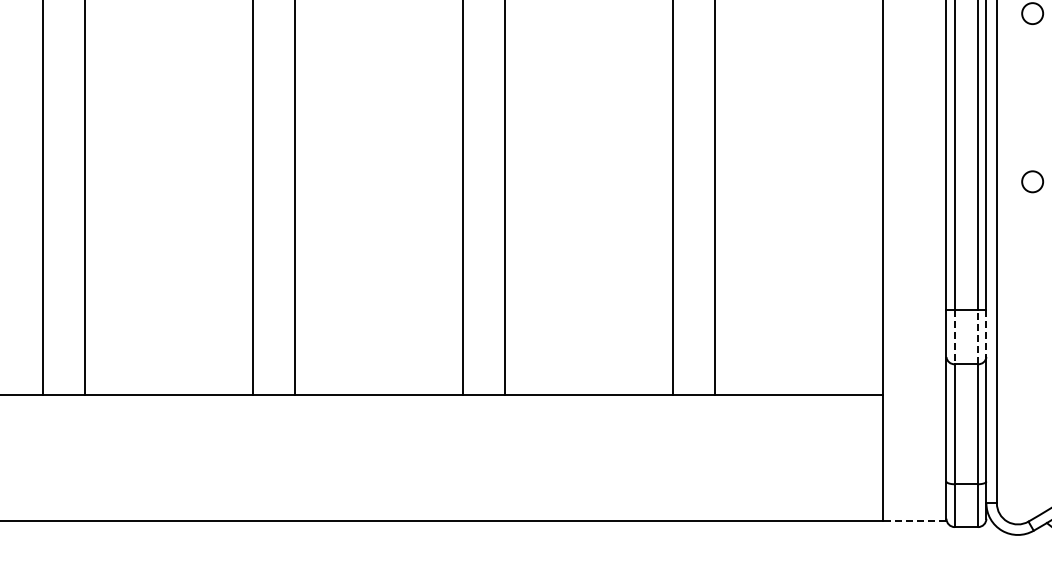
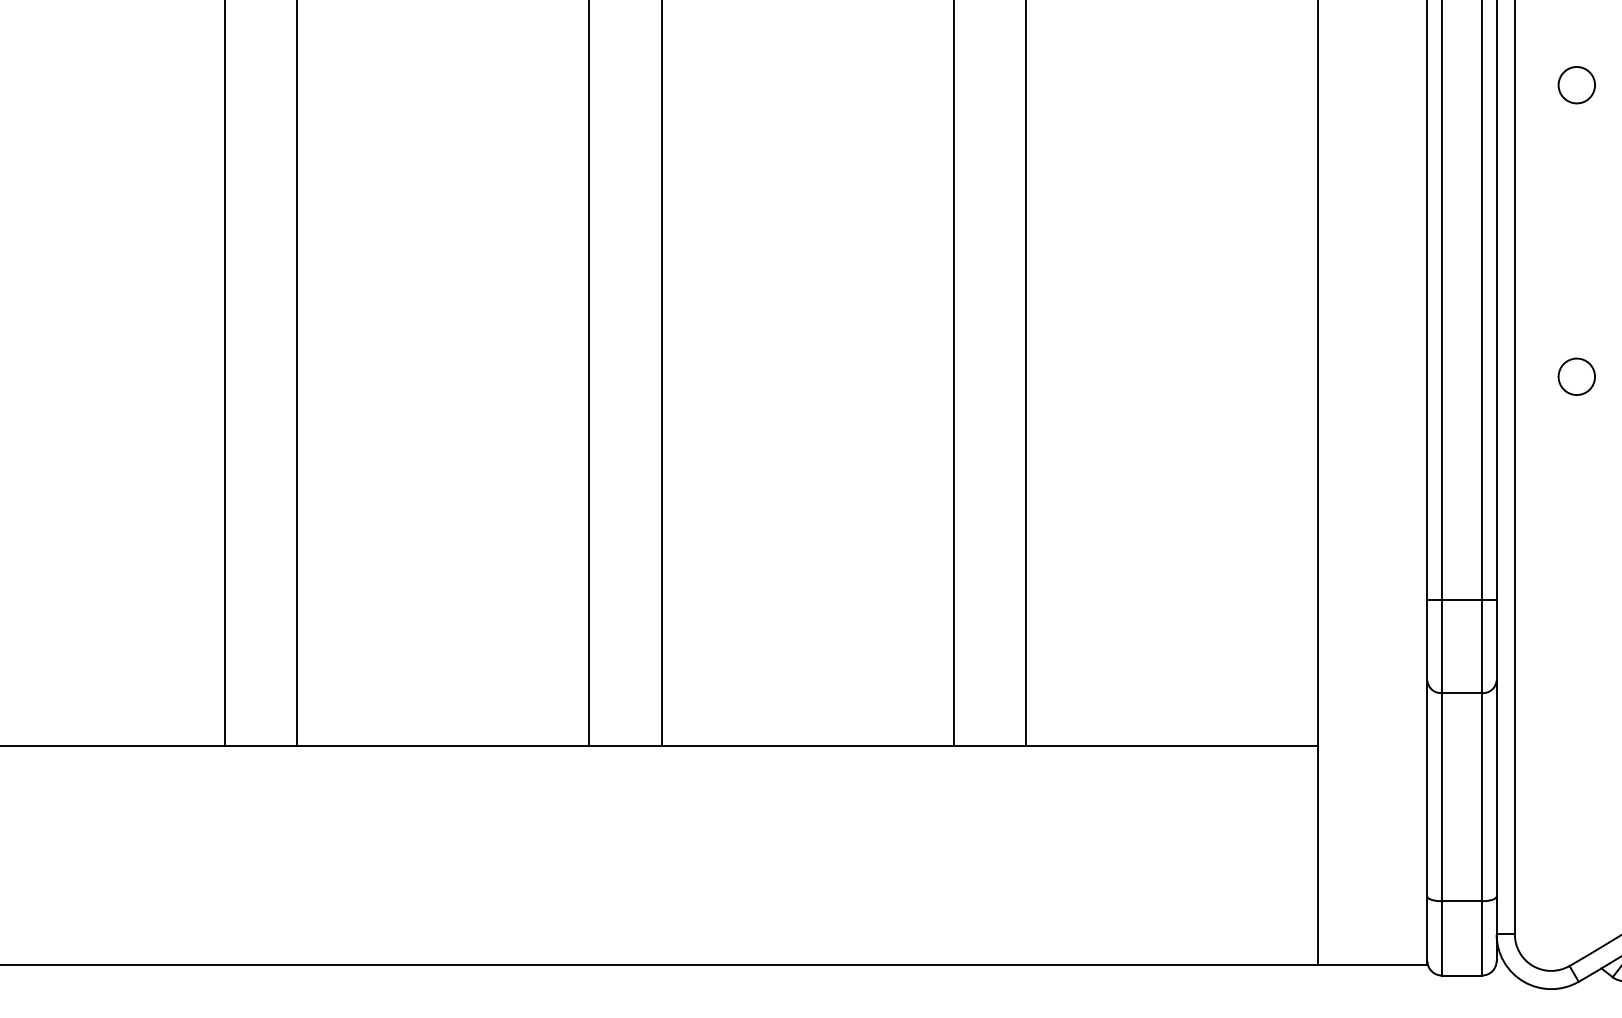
line: (986, 334) -> (1496, 641), dashed -> solid
line: (954, 337) -> (1441, 646), dashed -> solid
line: (978, 337) -> (1482, 646), dashed -> solid
line: (914, 520) -> (1371, 964), dashed -> solid

